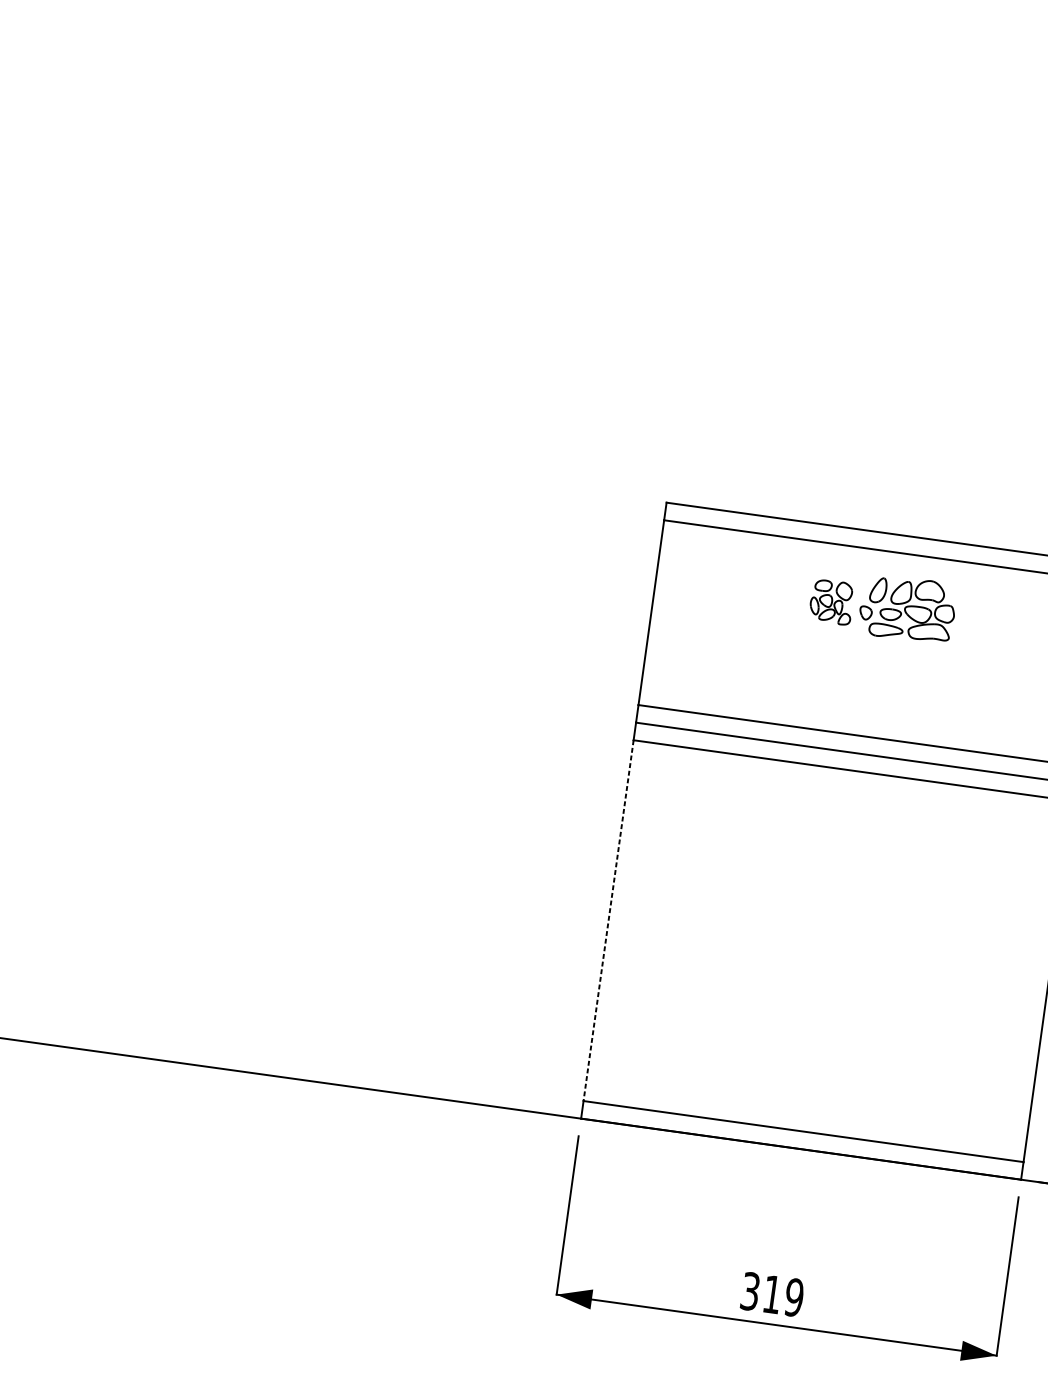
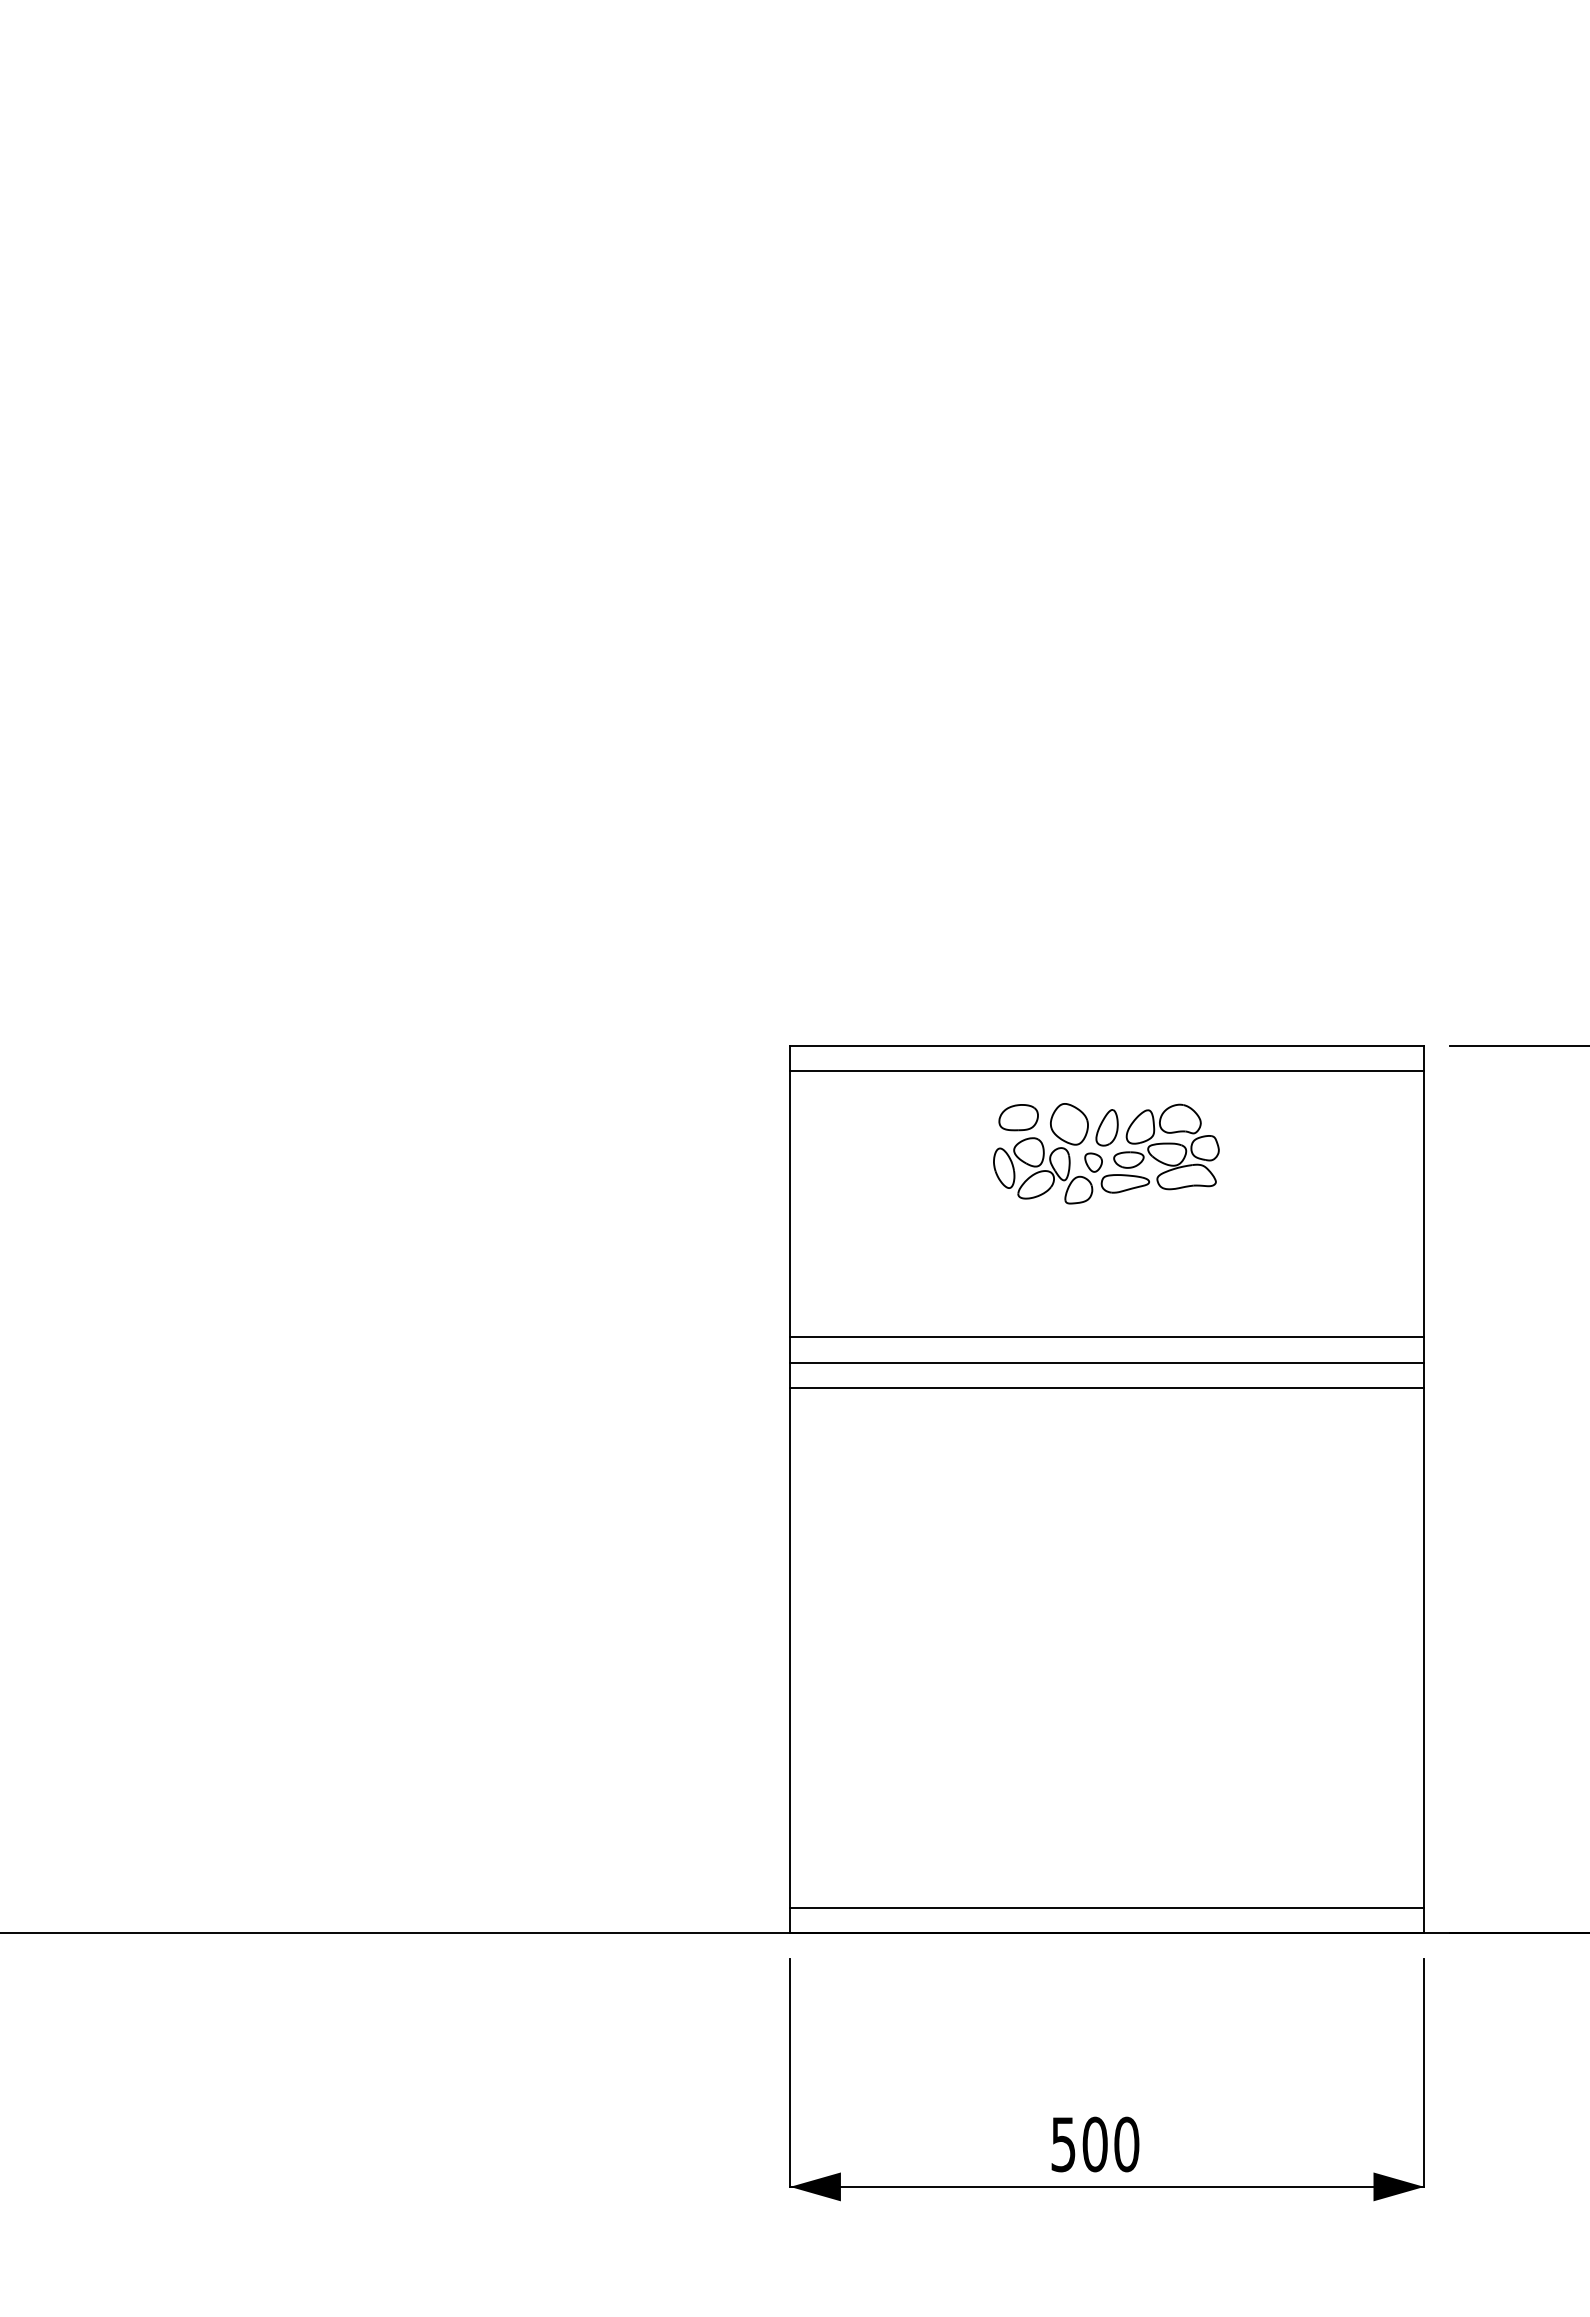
part: (831, 601) -> (1043, 1153), size x1.67
line: (608, 920) -> (790, 1647), dashed -> solid
text: (772, 1294) -> (1095, 2144), 319 -> 500

